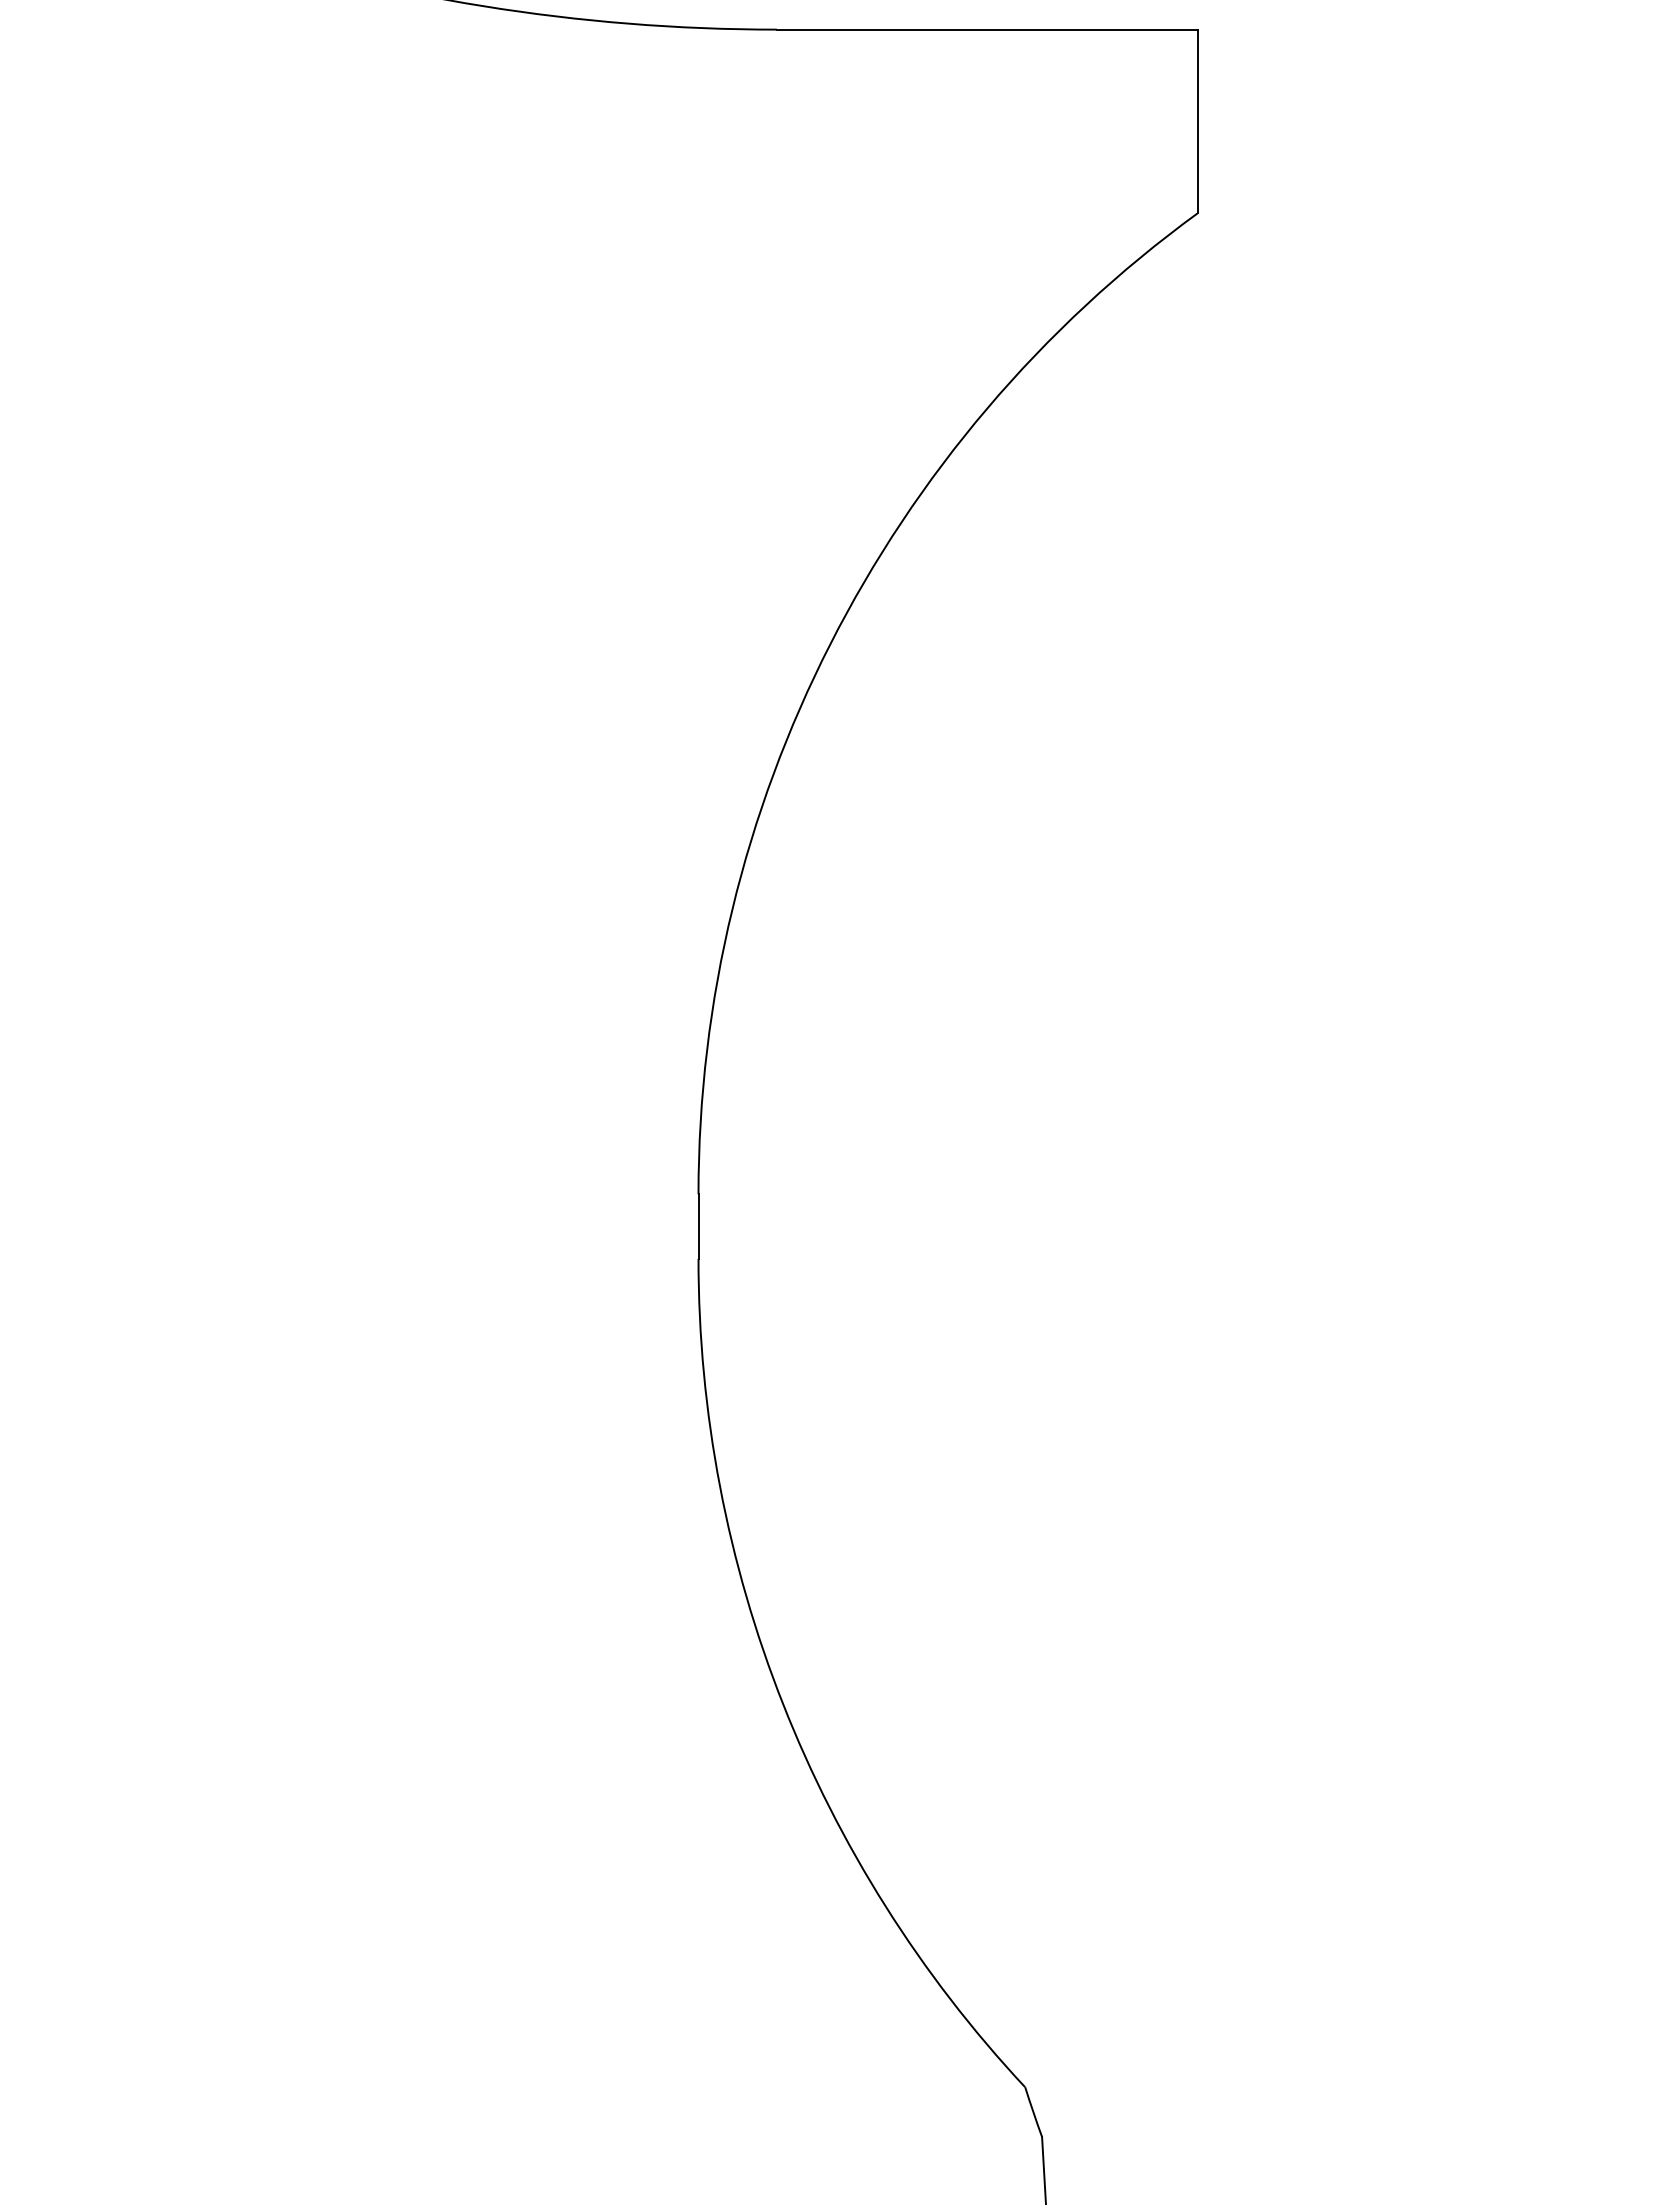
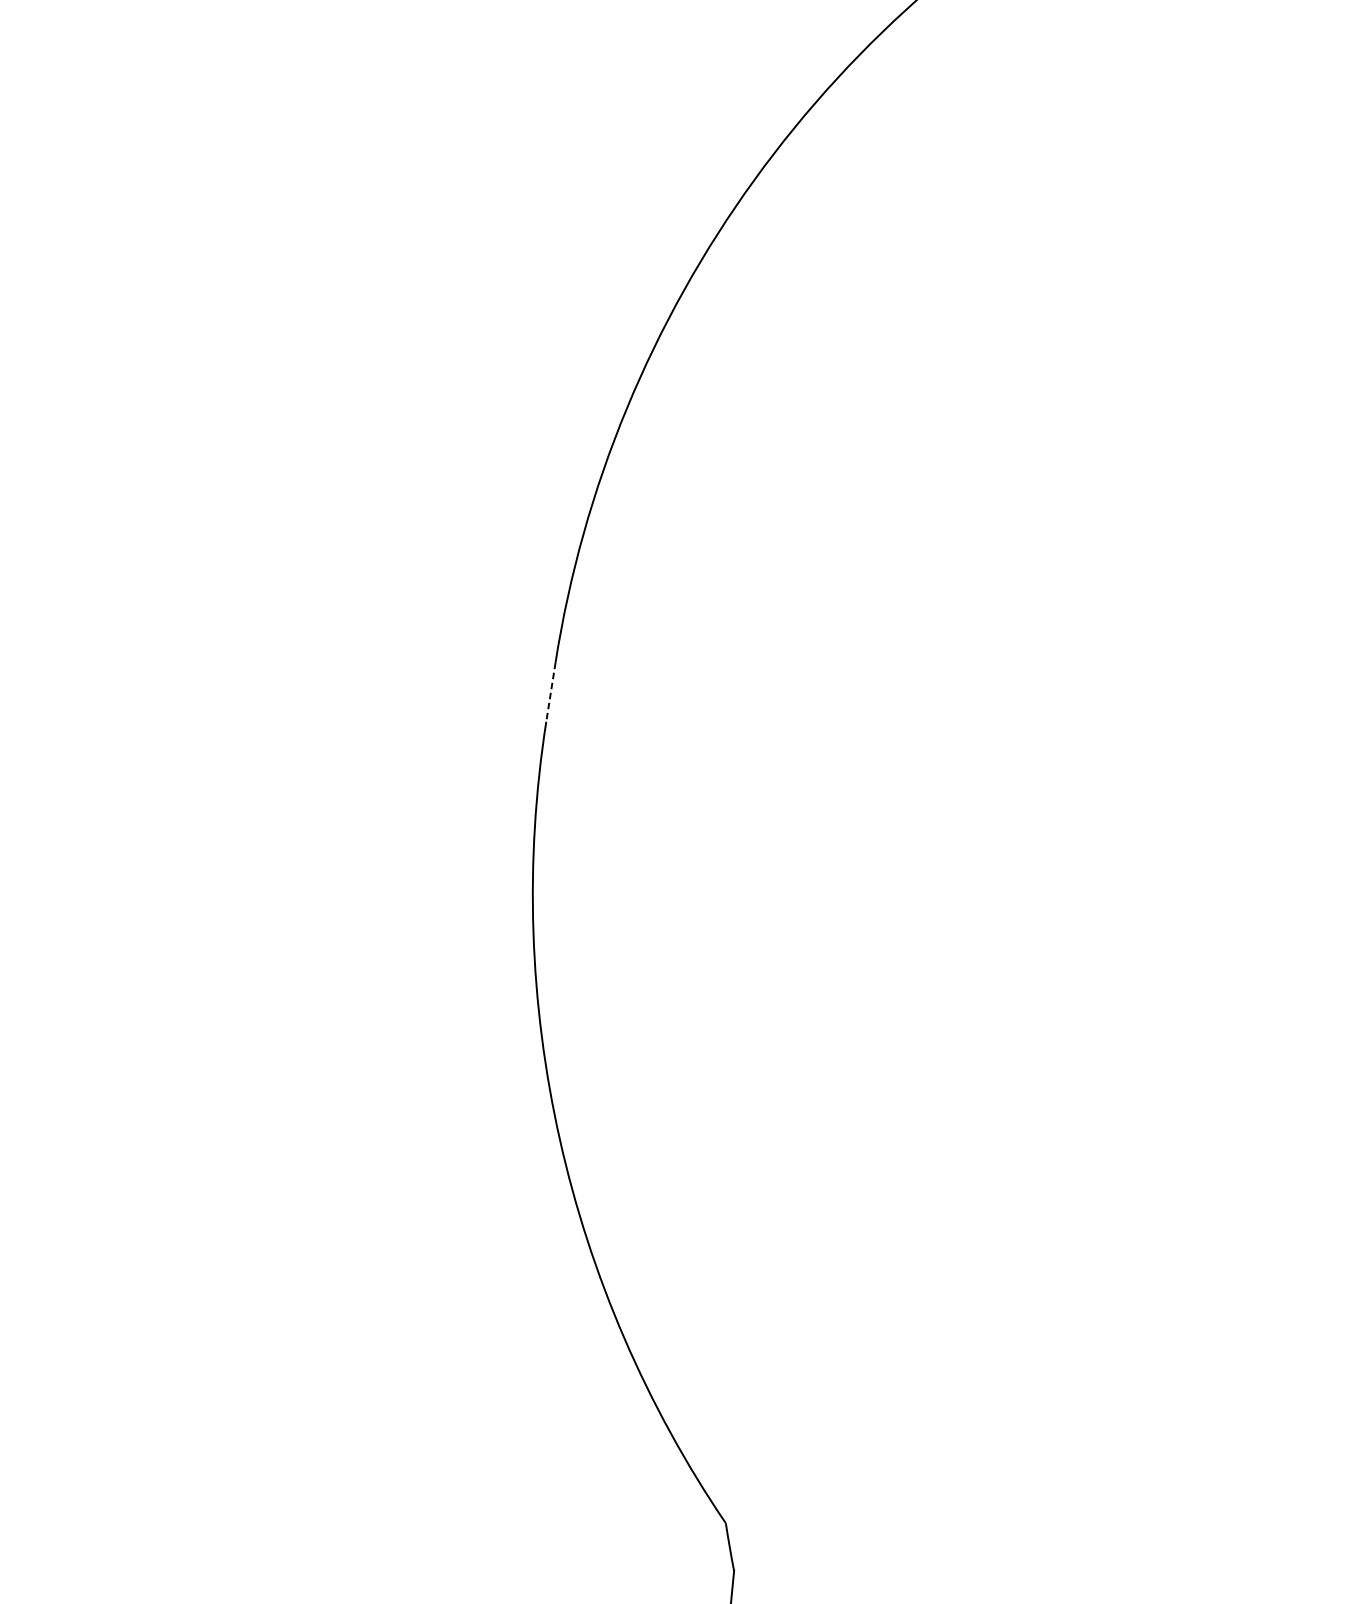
line: (698, 1227) -> (550, 693), solid -> dashed

